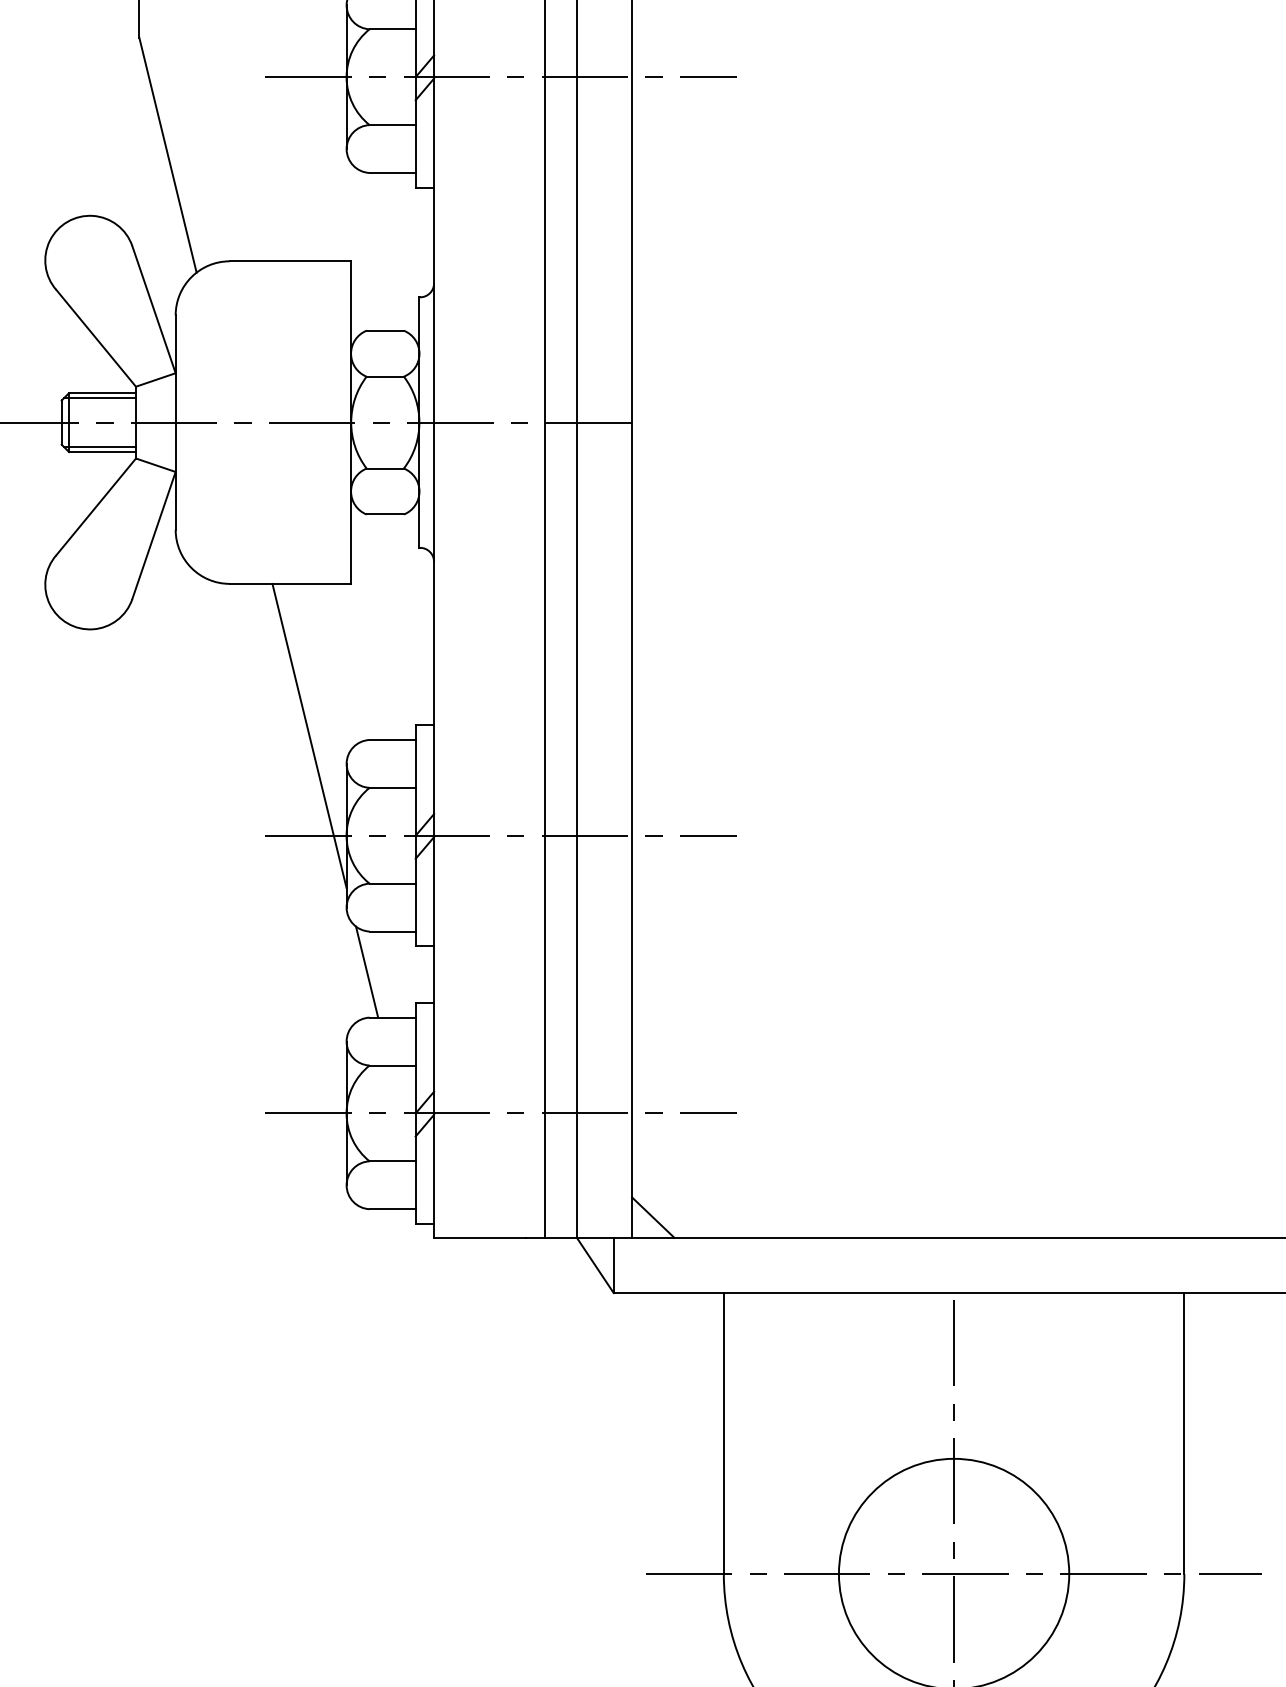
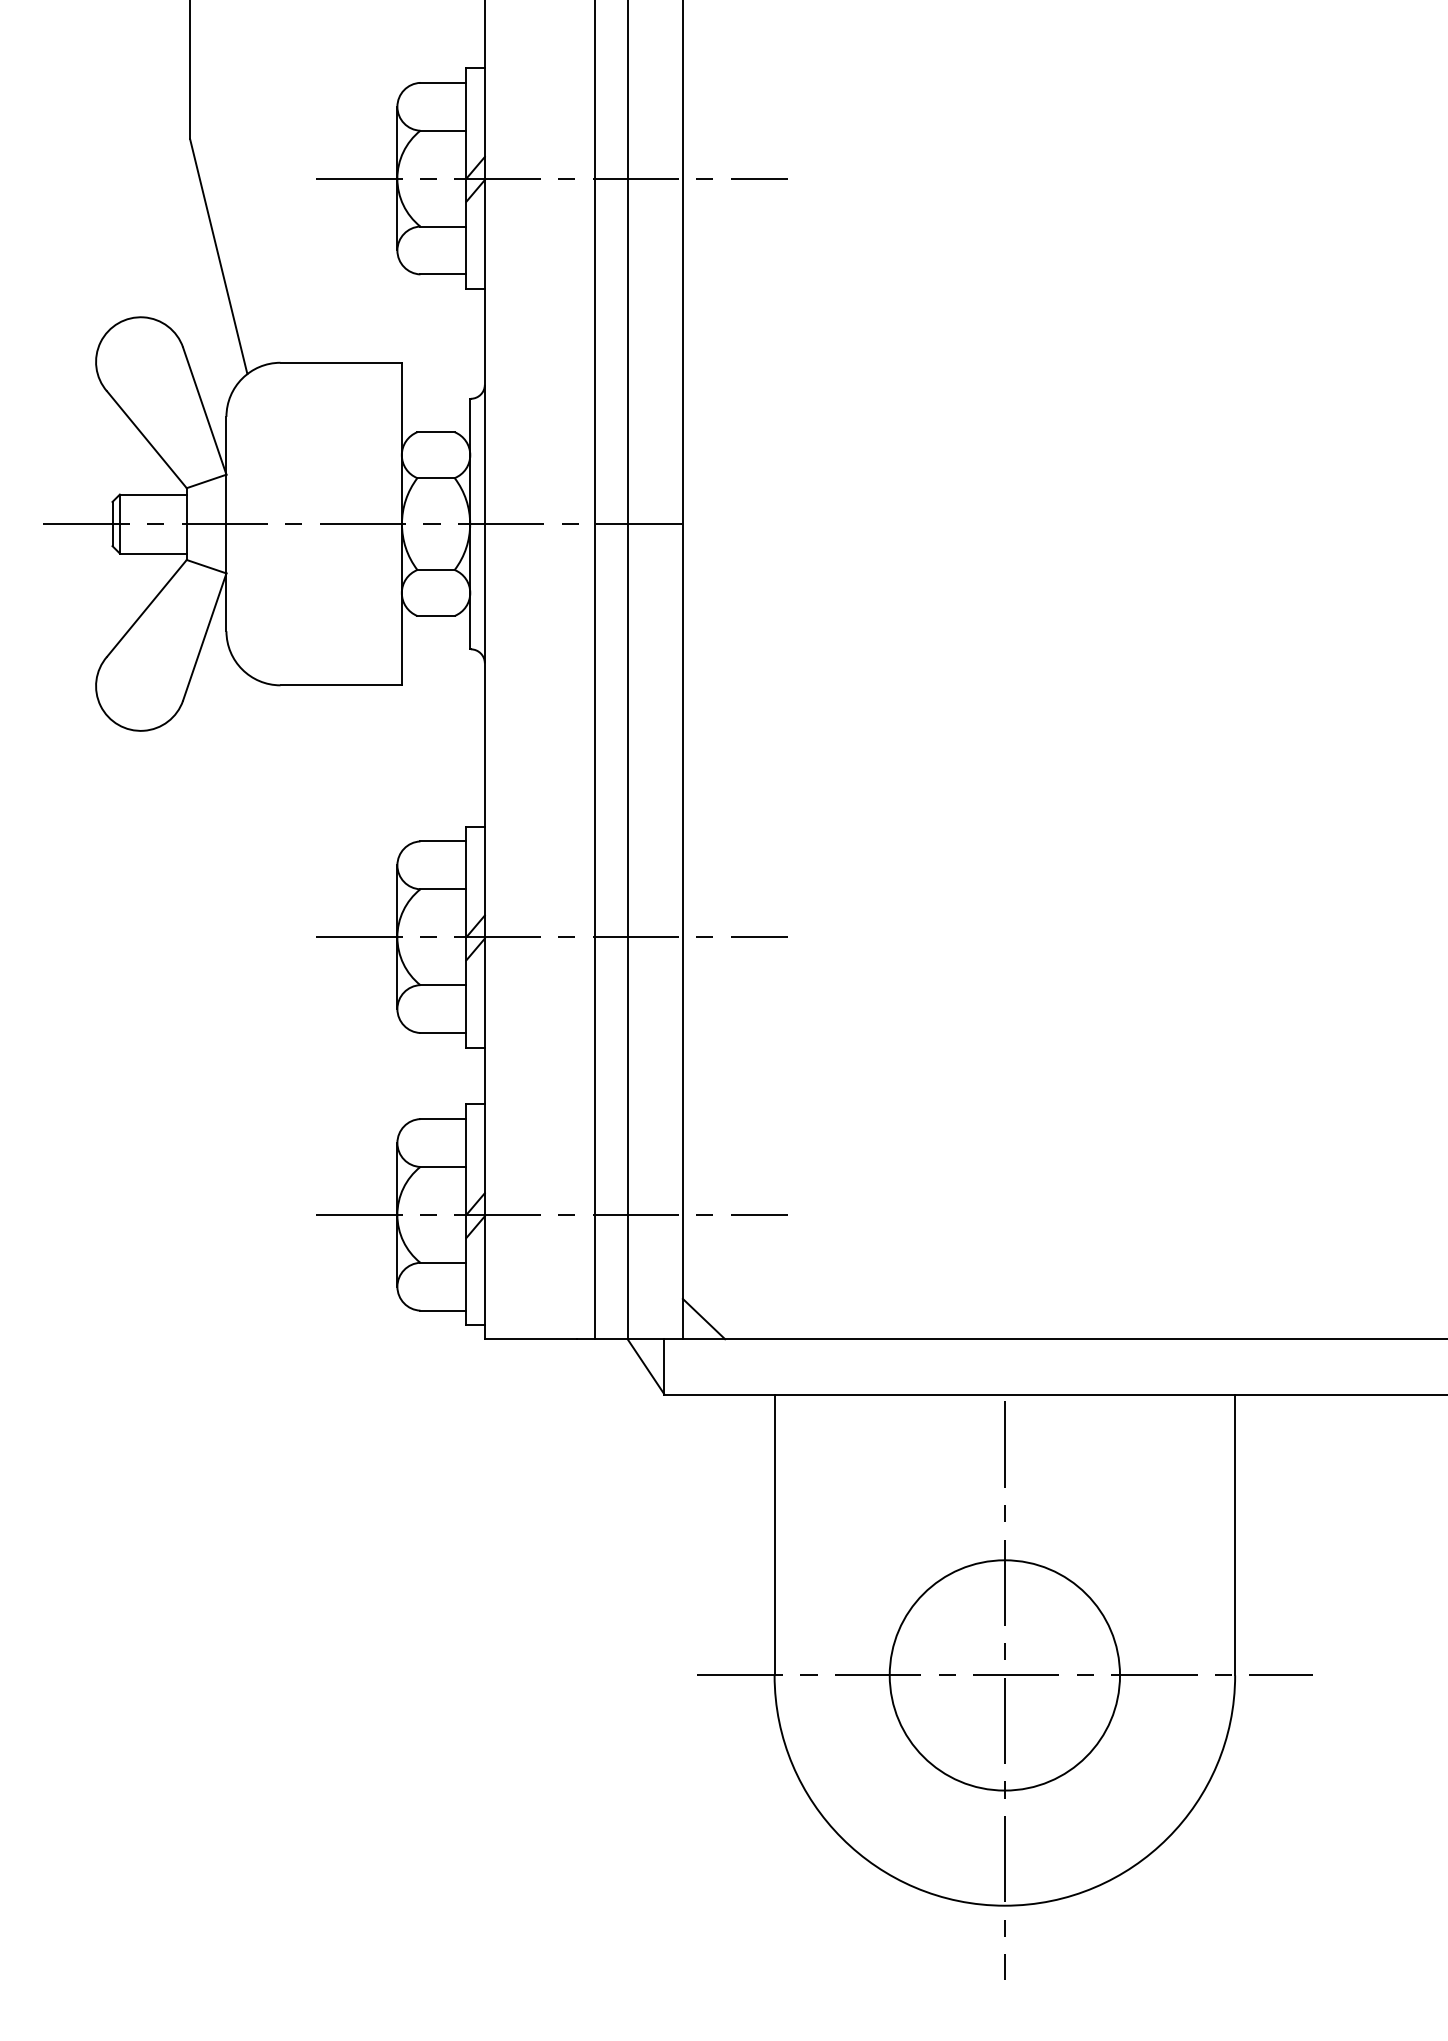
line: (99, 398) -> (150, 499), removed
line: (99, 447) -> (150, 548), removed
line: (309, 736) -> (360, 837), removed
line: (366, 972) -> (417, 1073), removed

